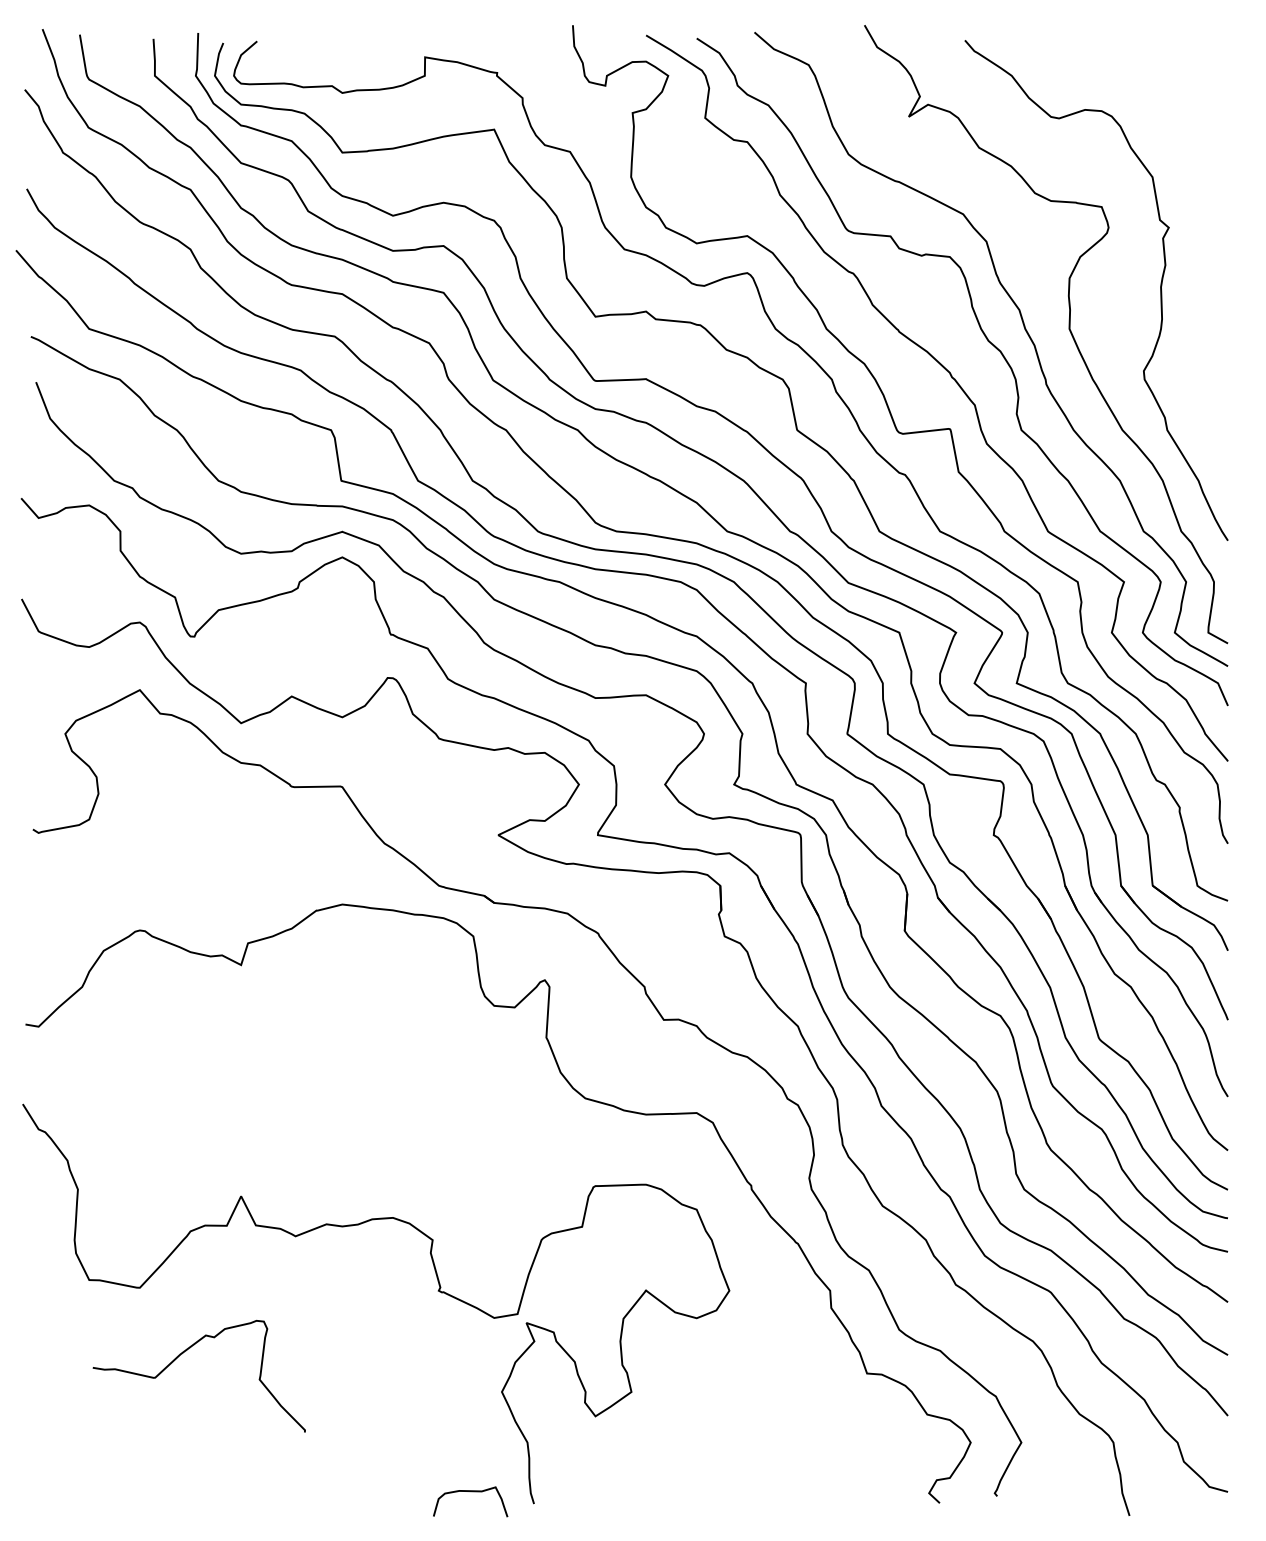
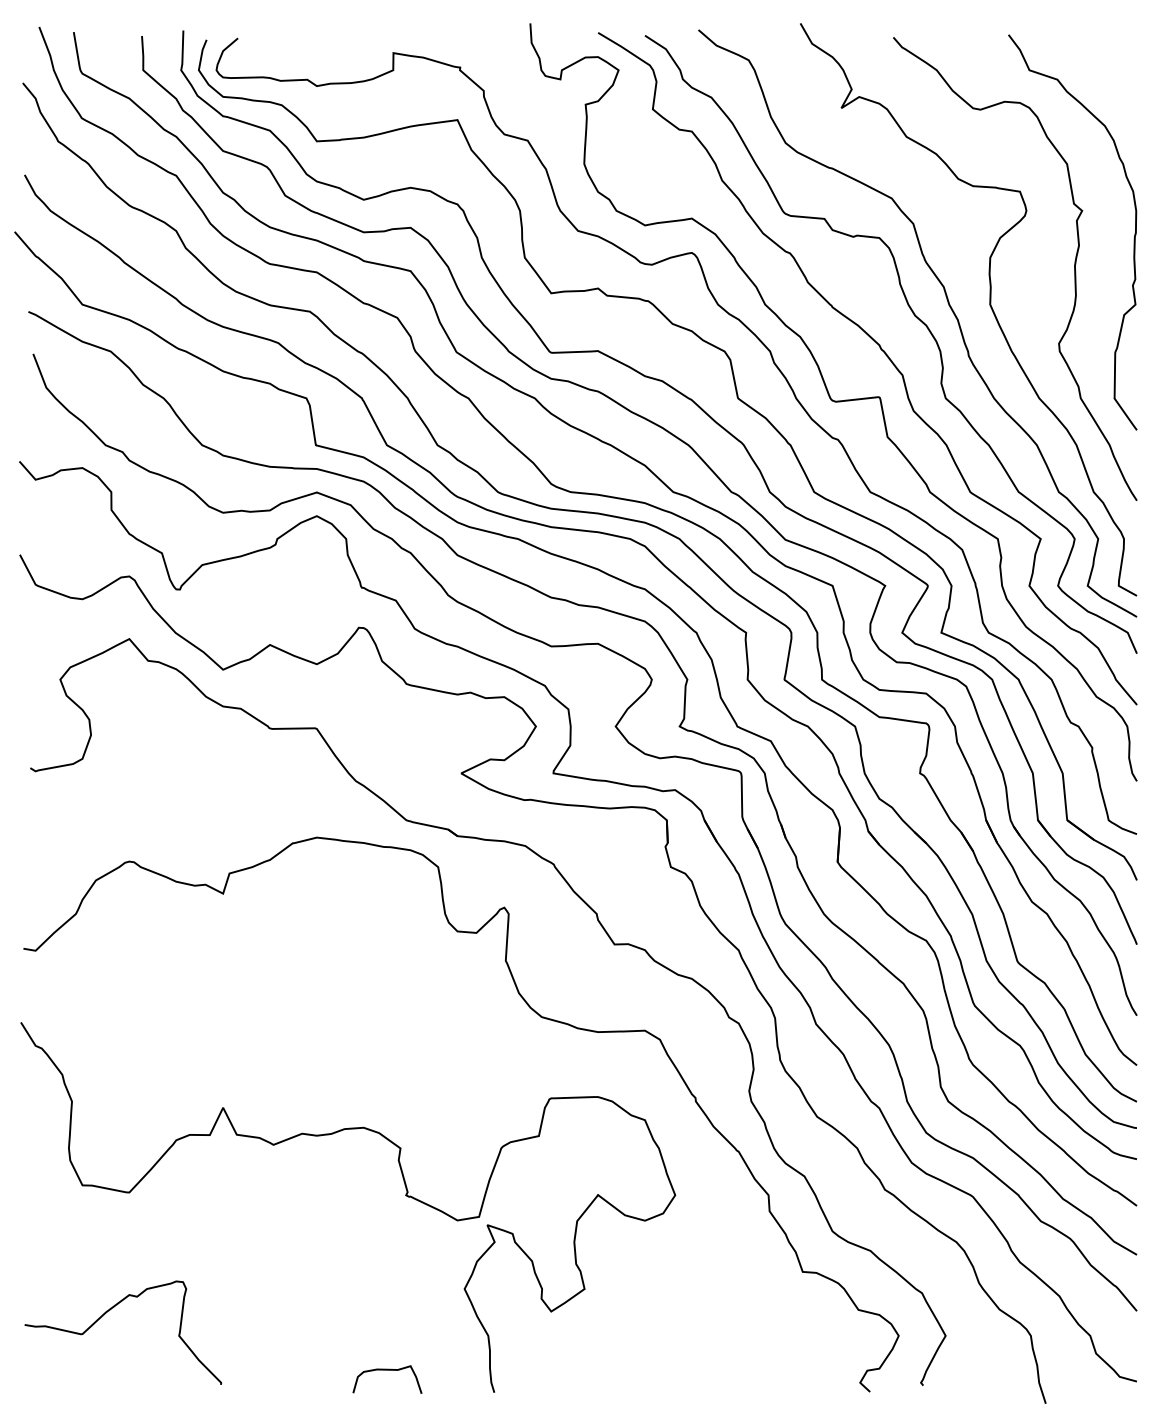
curve: (1224, 255) -> (1133, 236), added
curve: (182, 1354) -> (107, 1312), moved
curve: (470, 1492) -> (387, 1370), moved

